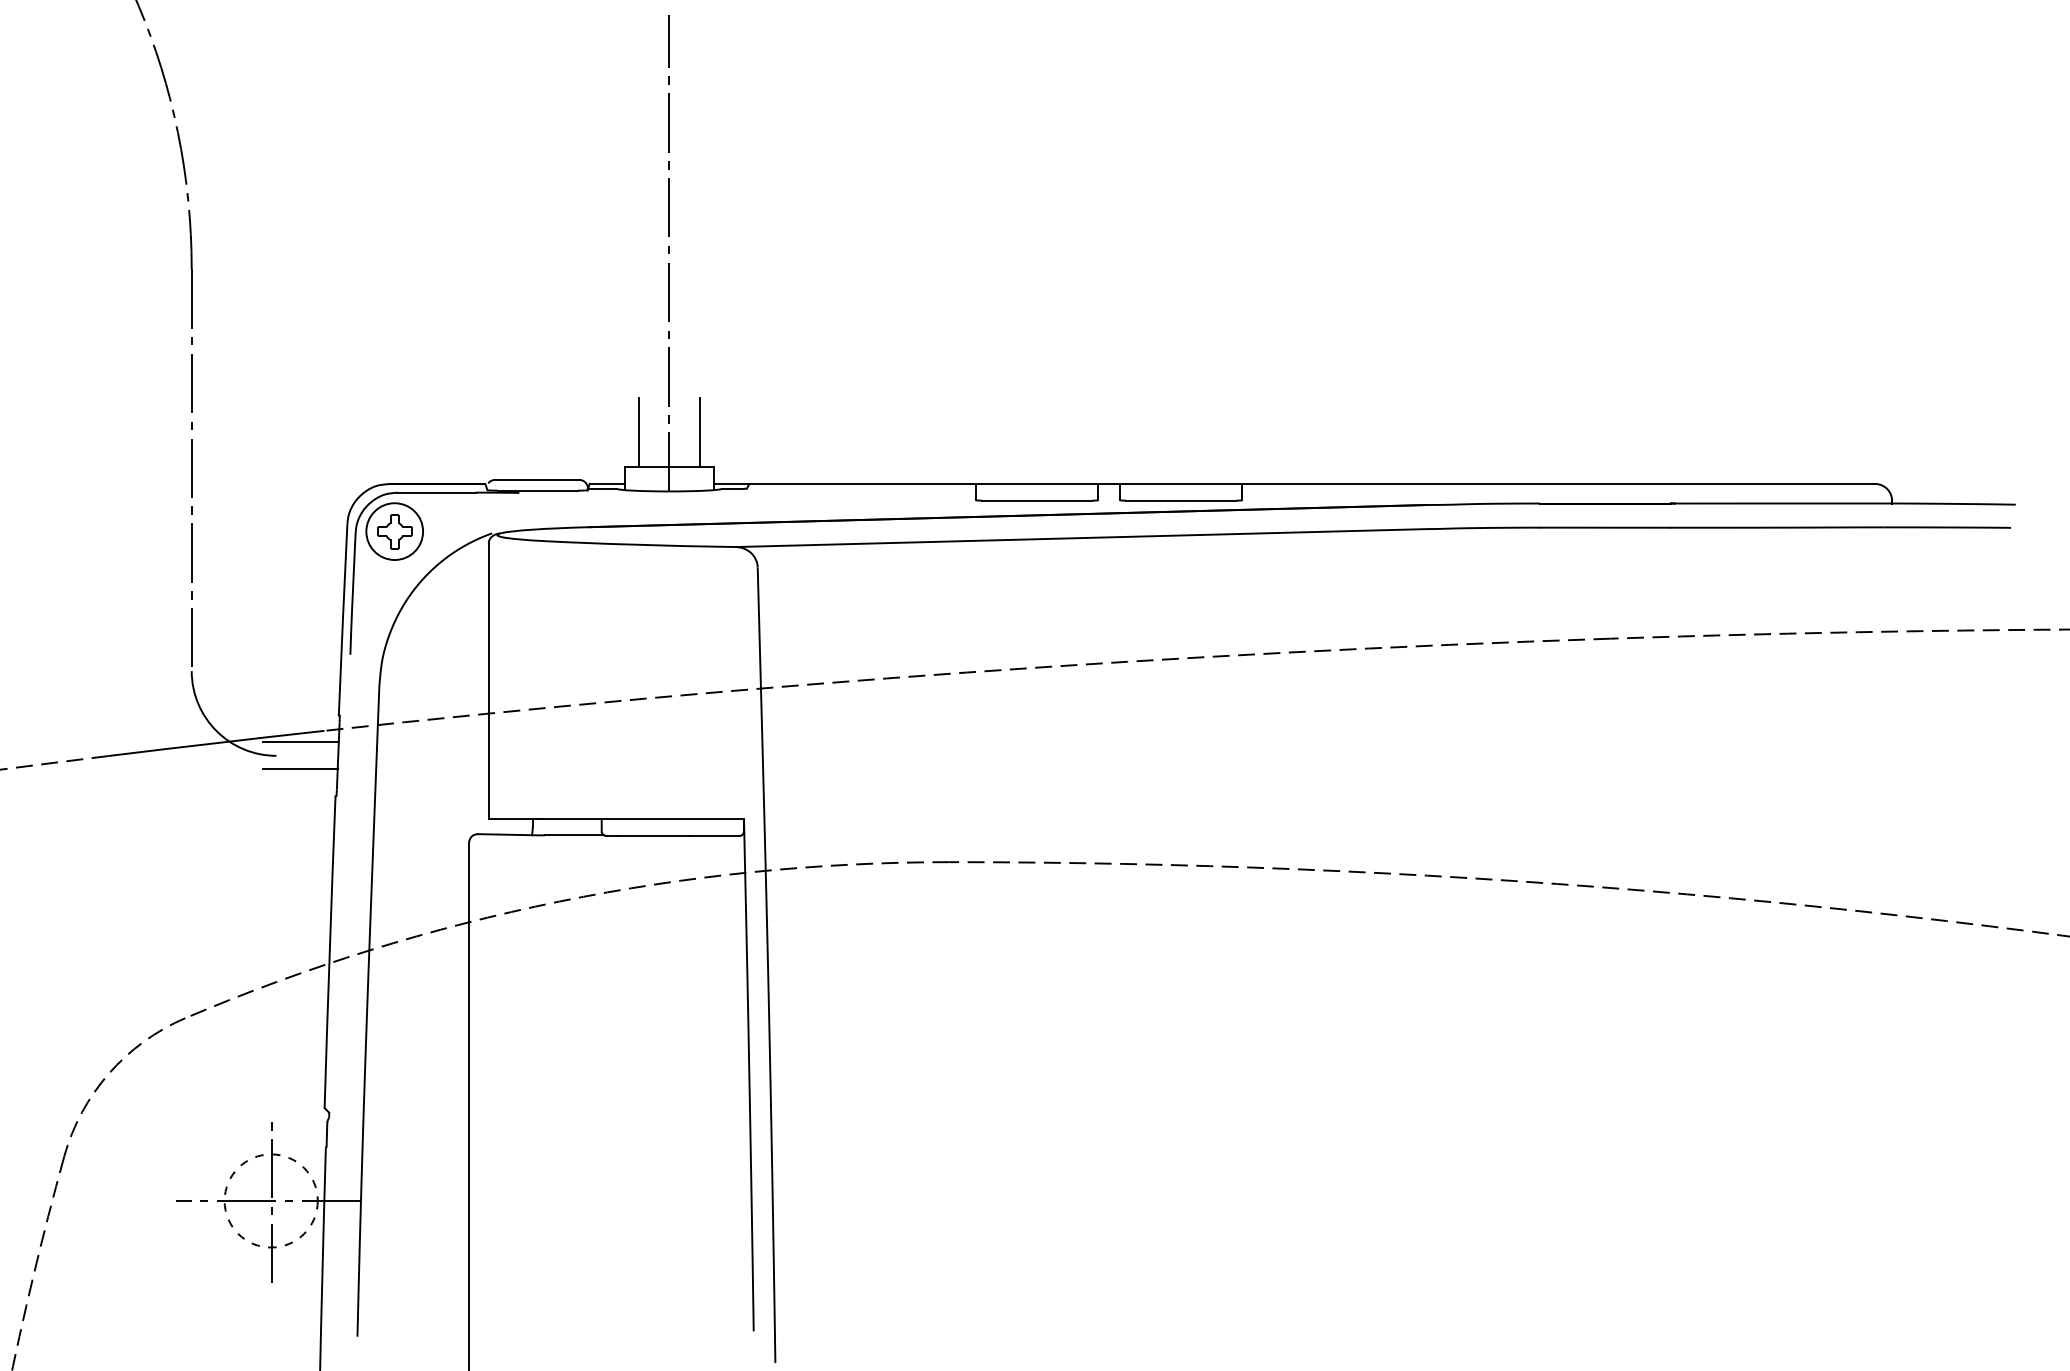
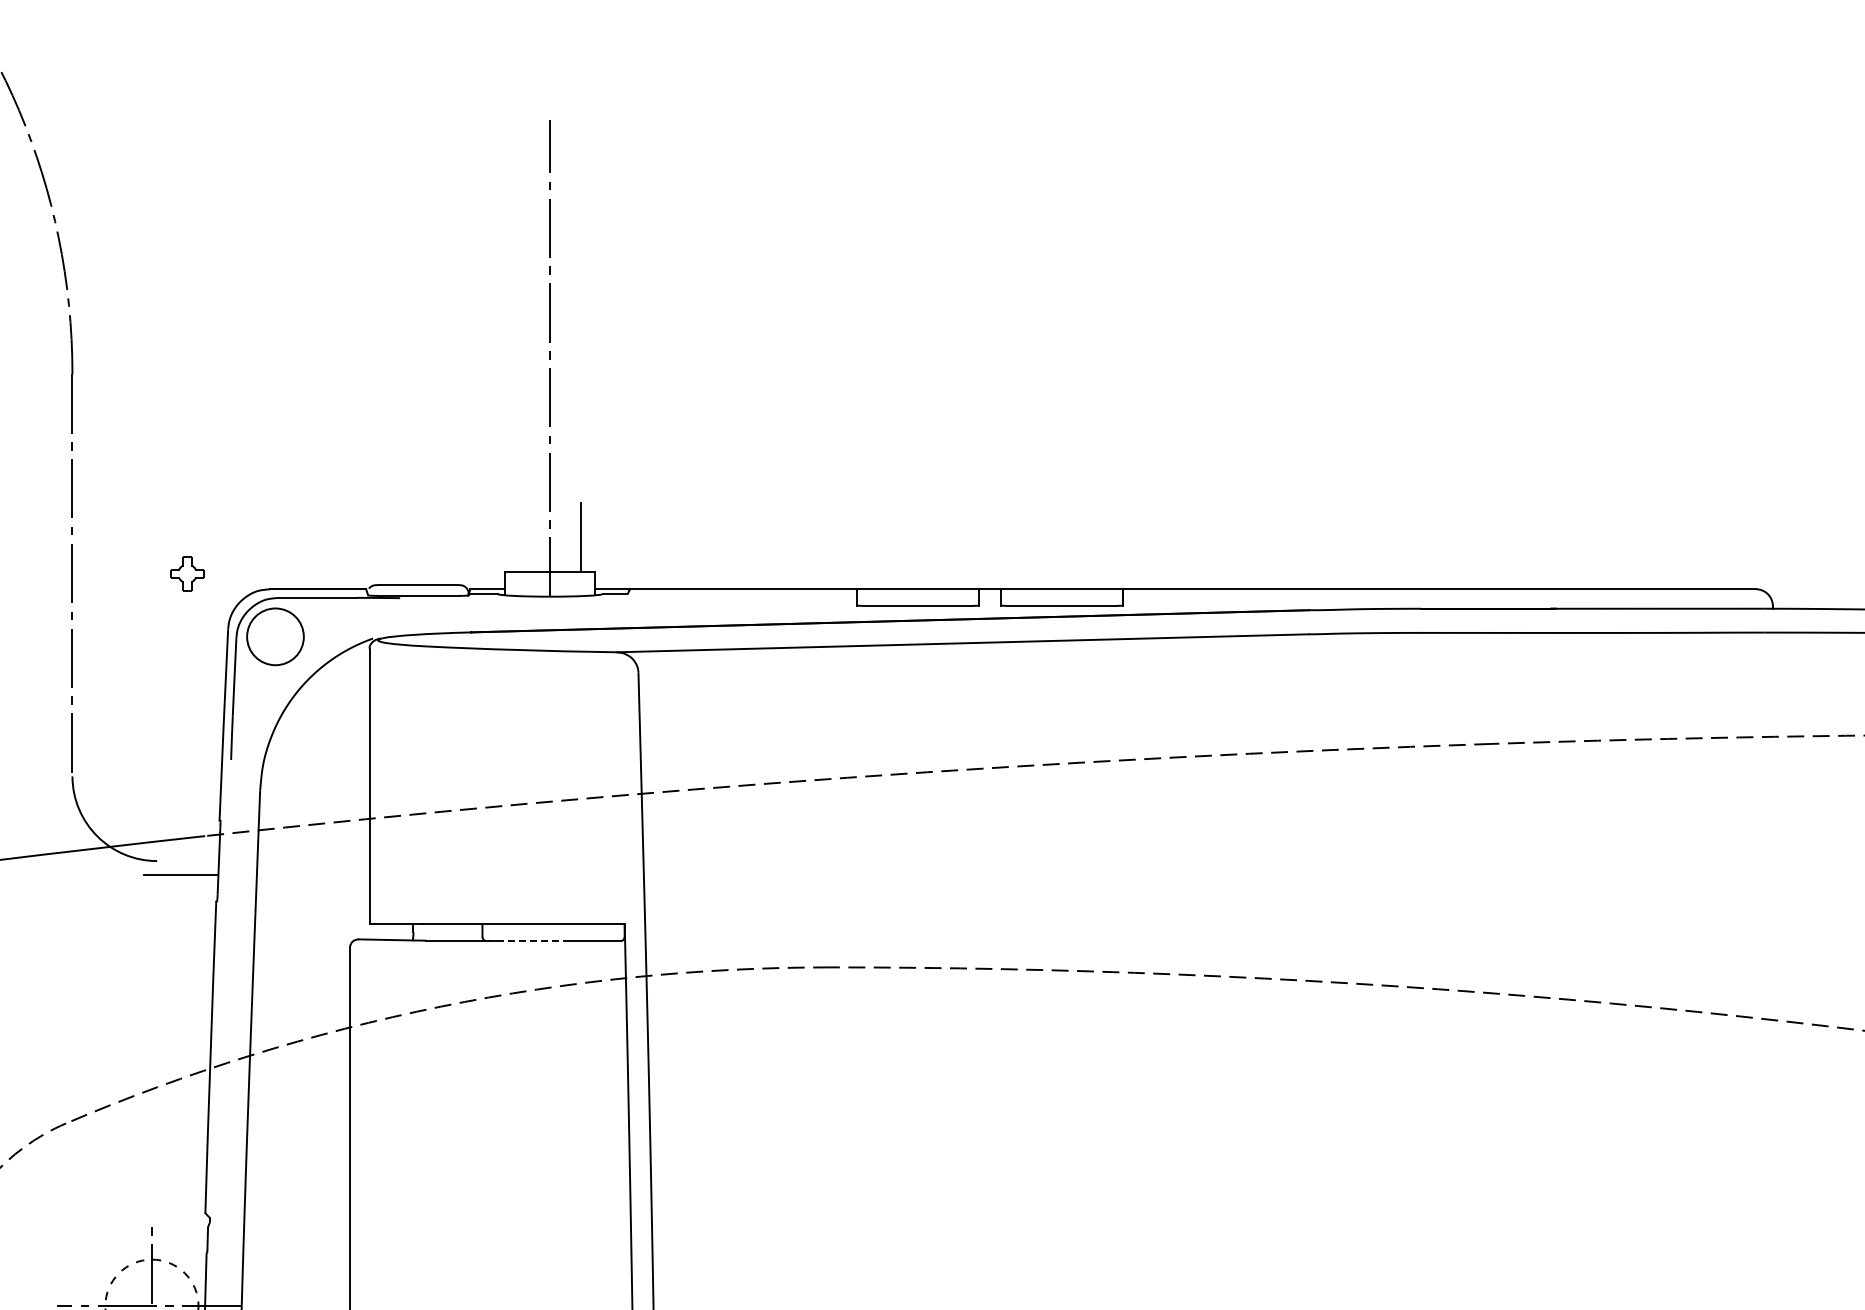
line: (638, 432) -> (519, 537), removed
part: (394, 531) -> (187, 573), moved
line: (300, 742) -> (181, 847), removed
line: (652, 835) -> (533, 940), solid -> dashed

